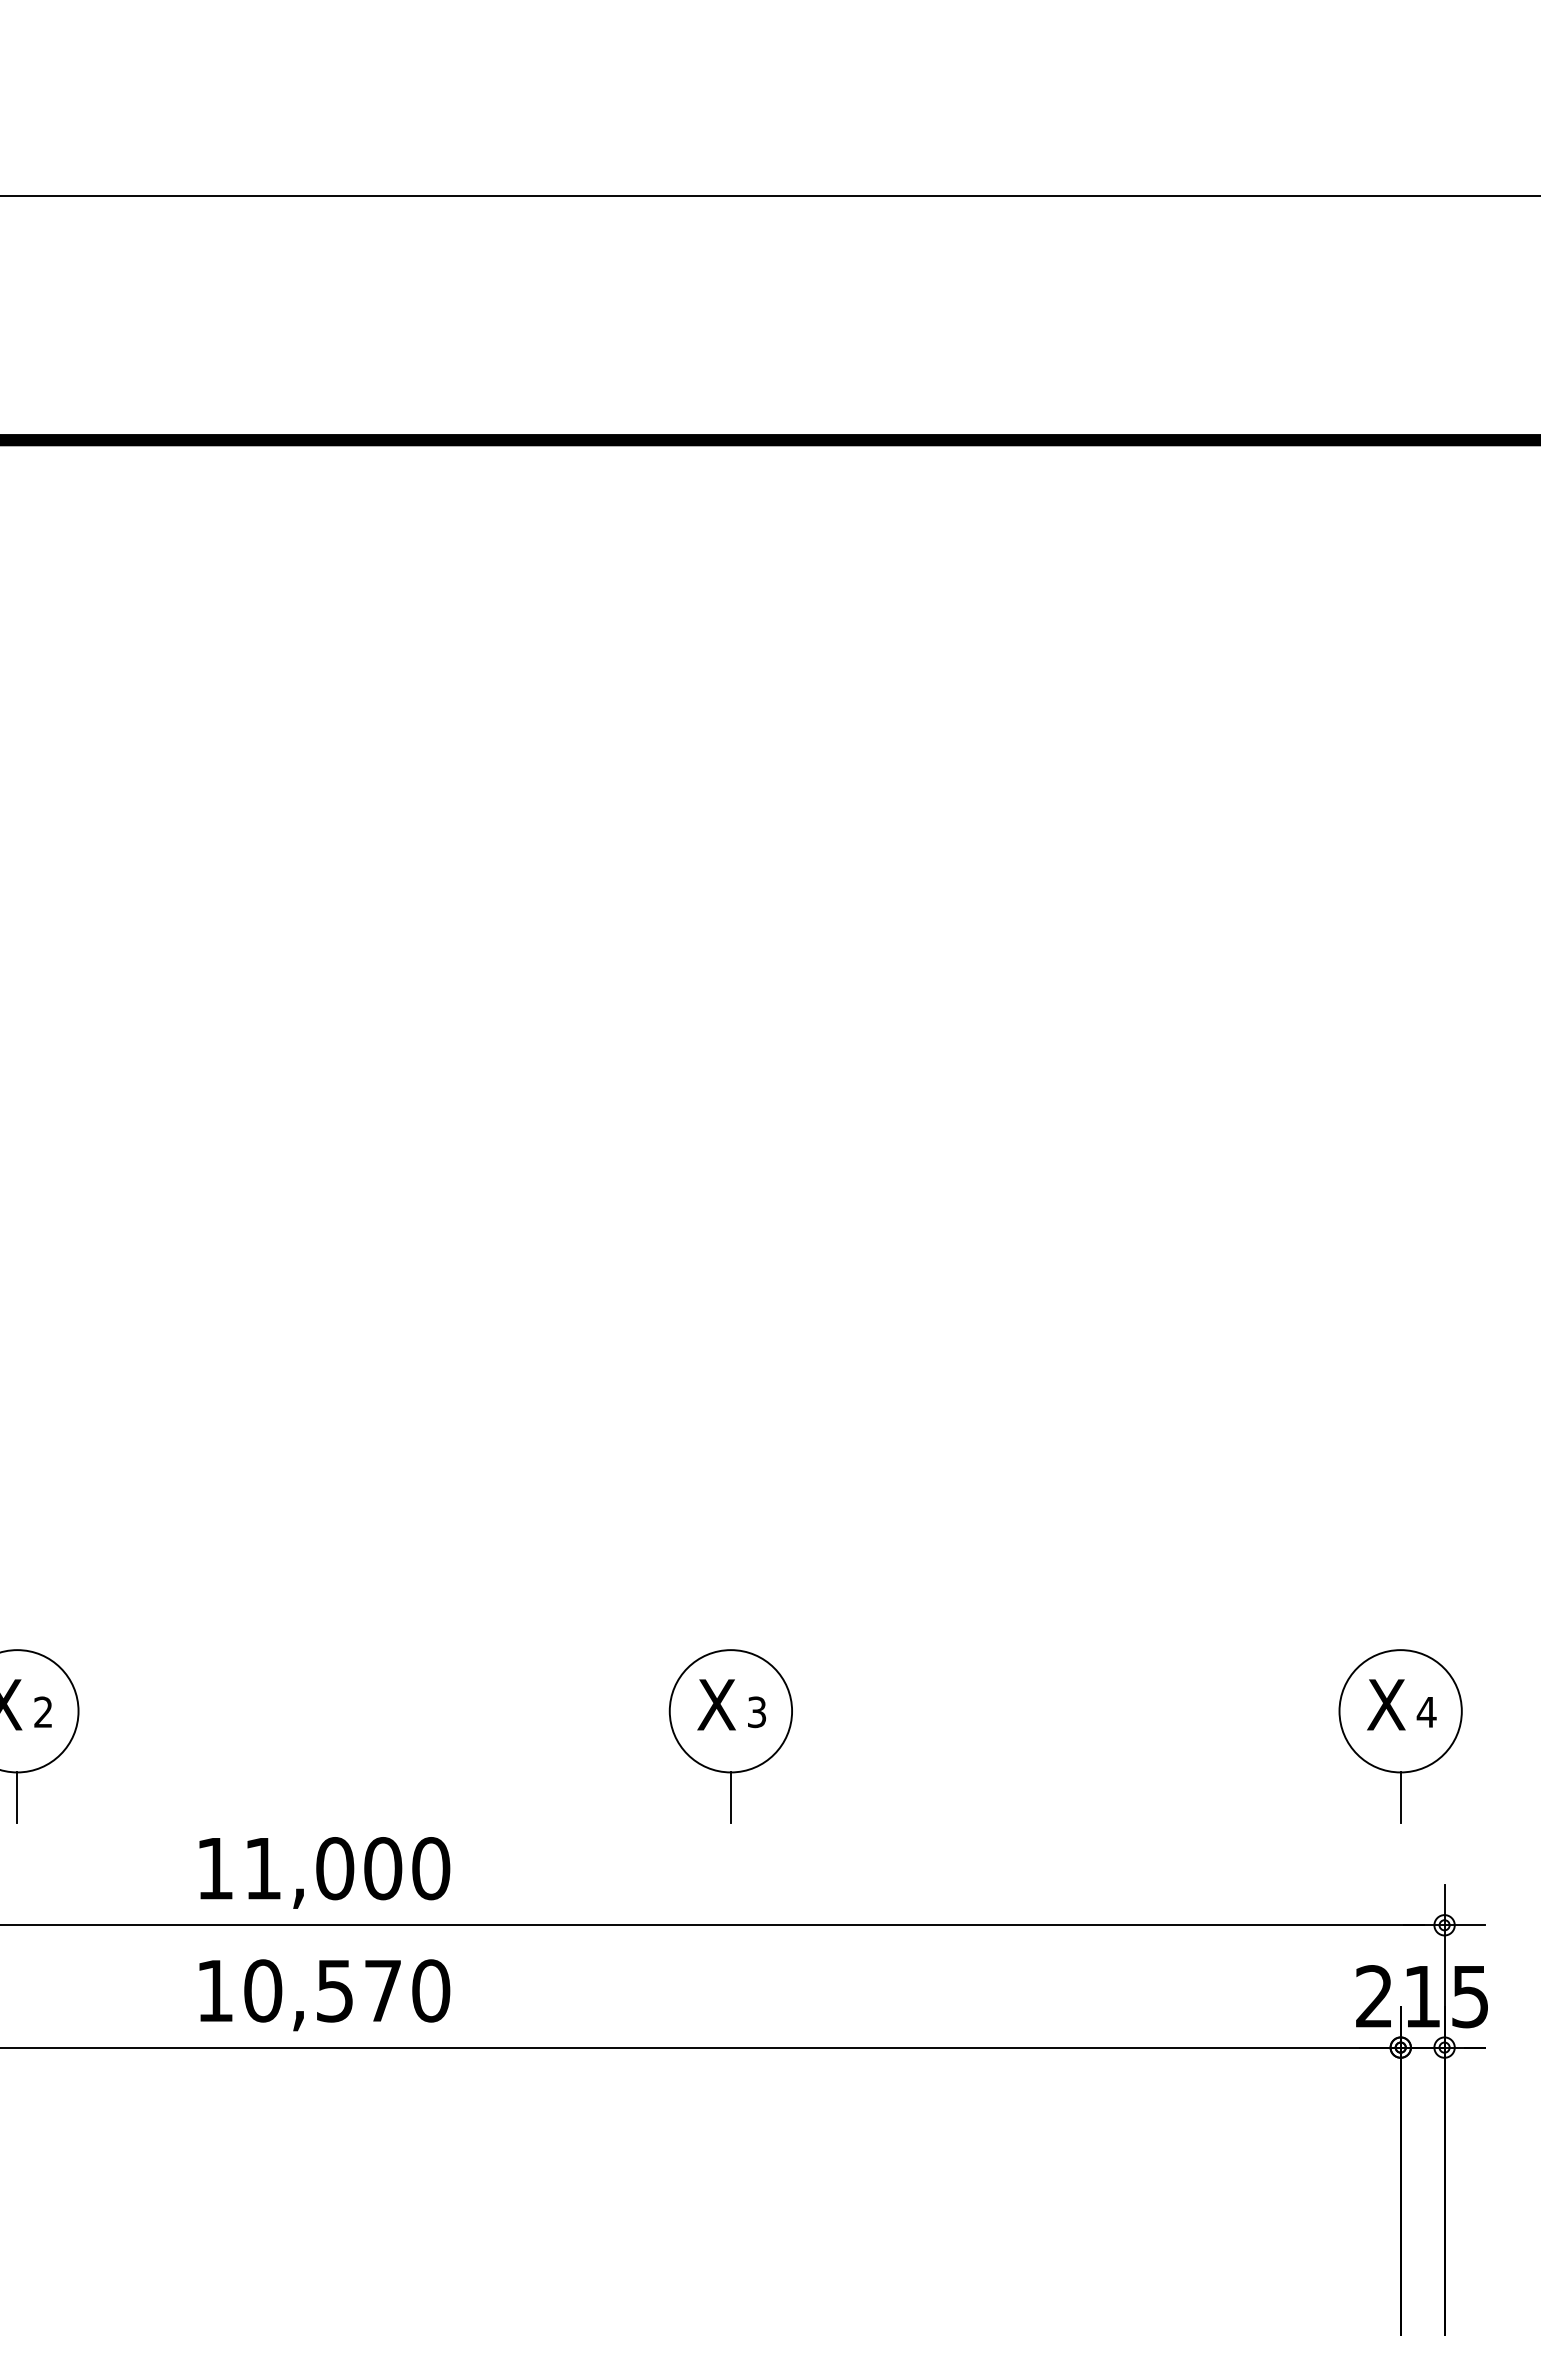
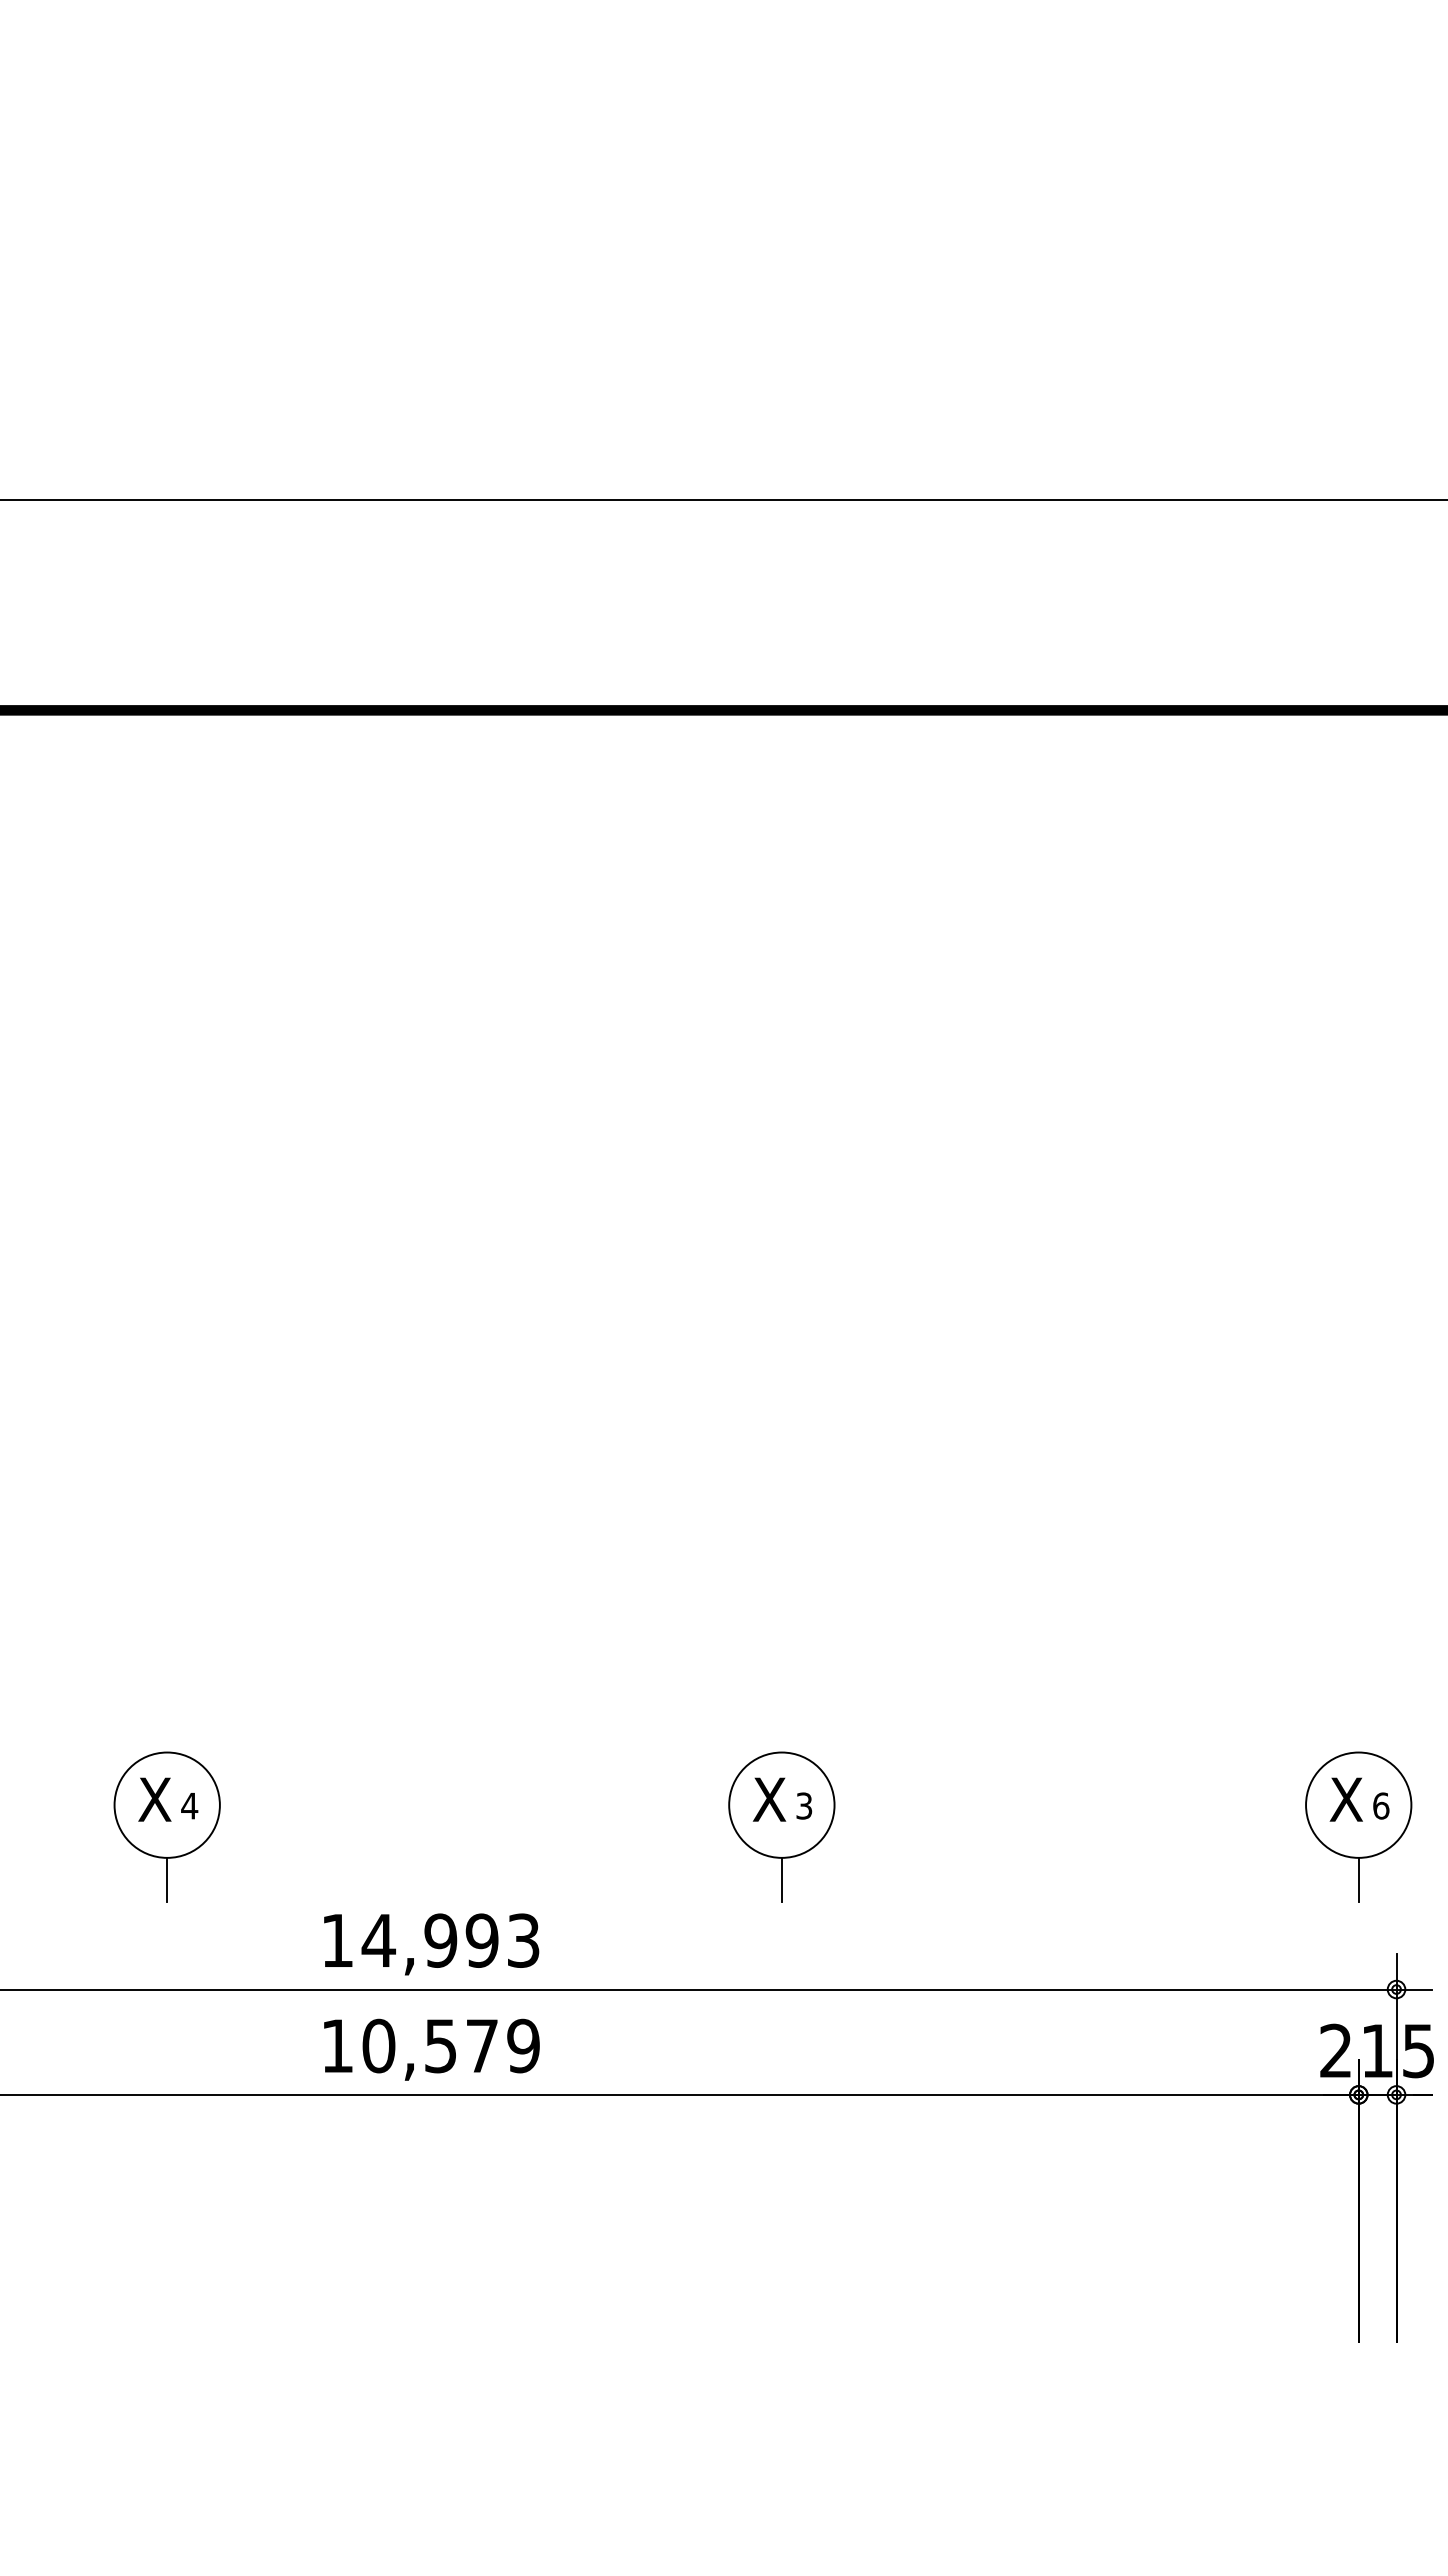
text: (43, 1711) -> (189, 1805), 2 -> 4
text: (1425, 1711) -> (1380, 1805), 4 -> 6
text: (346, 1868) -> (450, 1940), 11,000 -> 14,993
text: (430, 1990) -> (523, 2045), 10,570 -> 10,579

